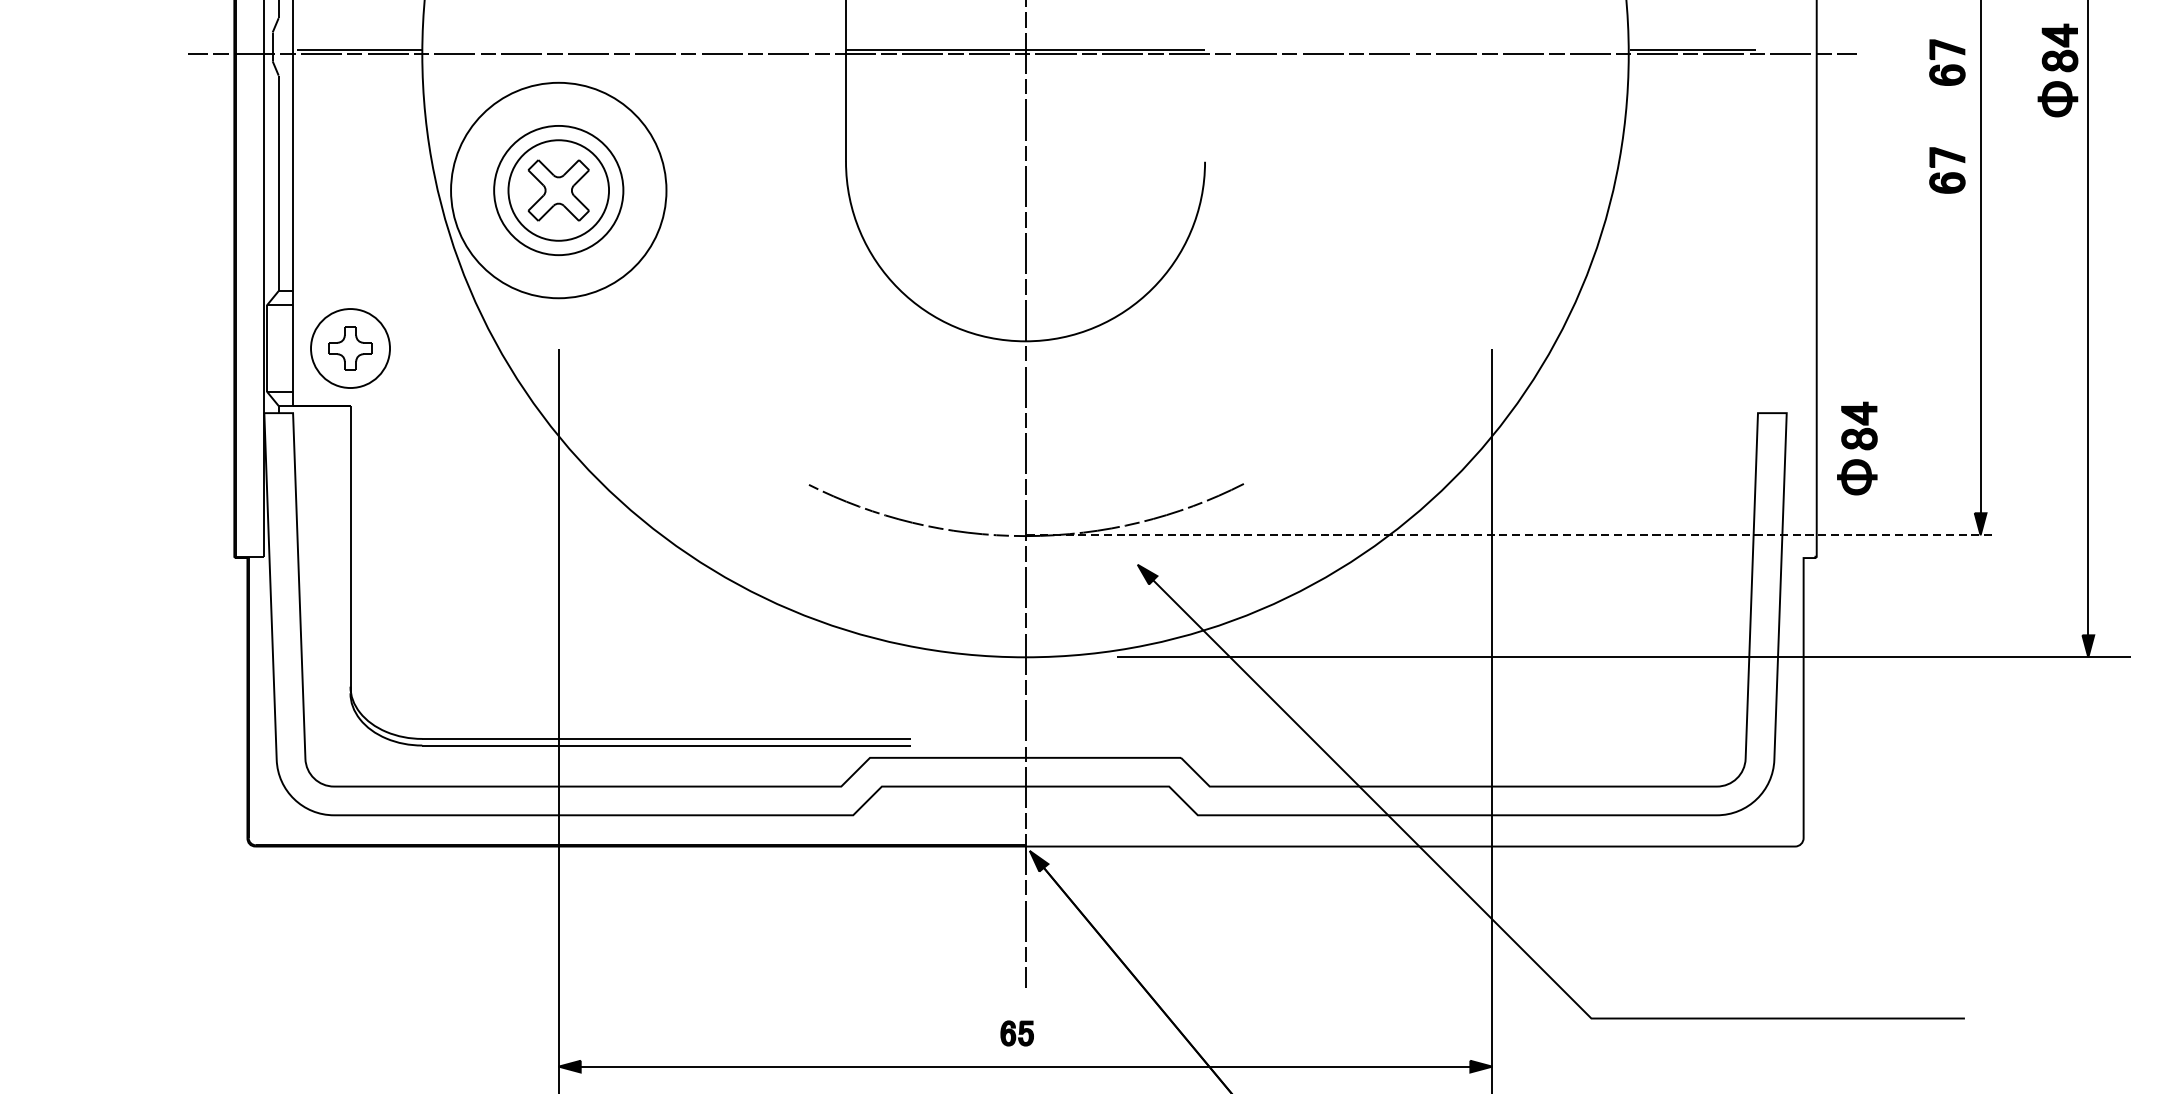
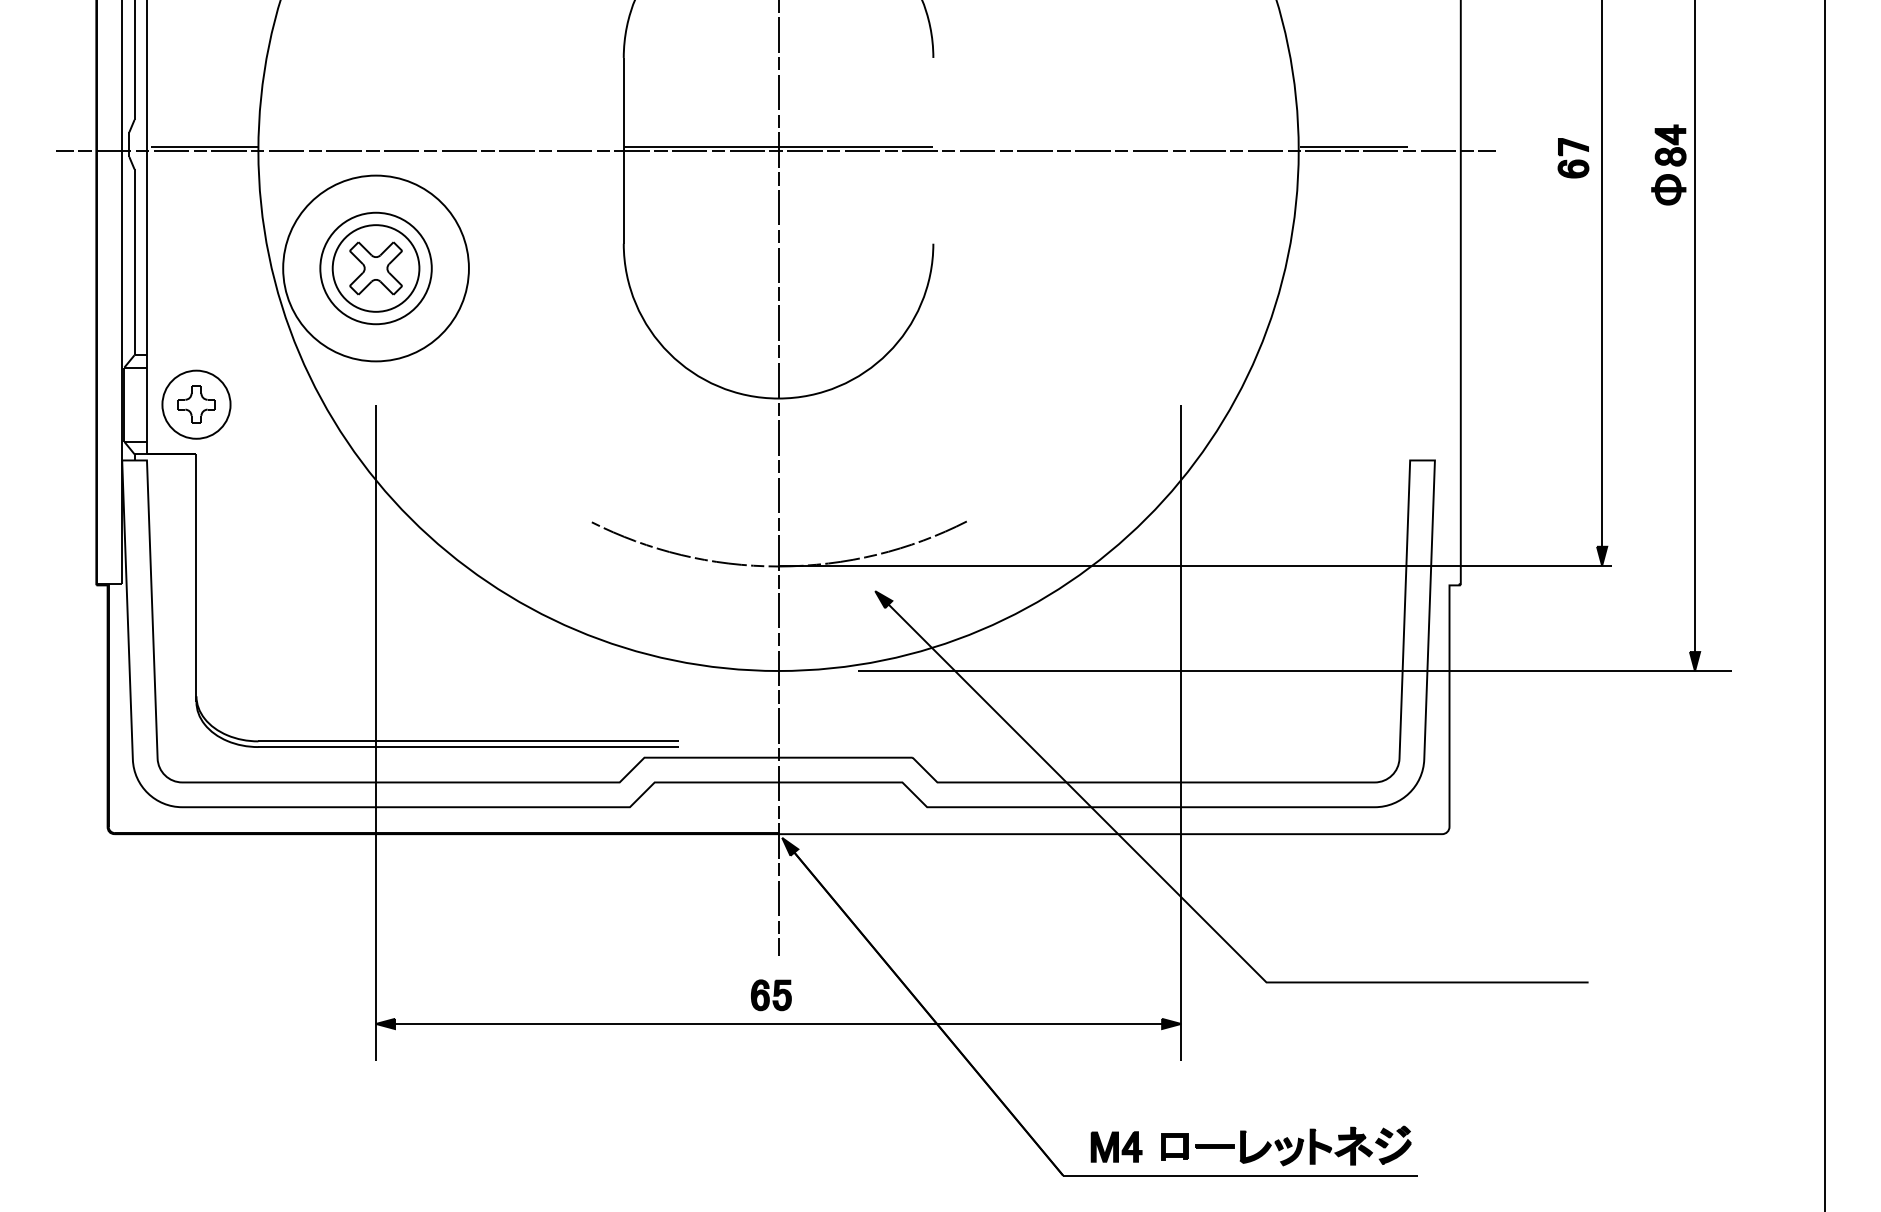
part: (1947, 170) -> (1573, 251), removed
part: (1856, 447) -> (1495, 490), removed
line: (1509, 534) -> (1195, 565), dashed -> solid
part: (1017, 1033) -> (771, 995), size x1.43

